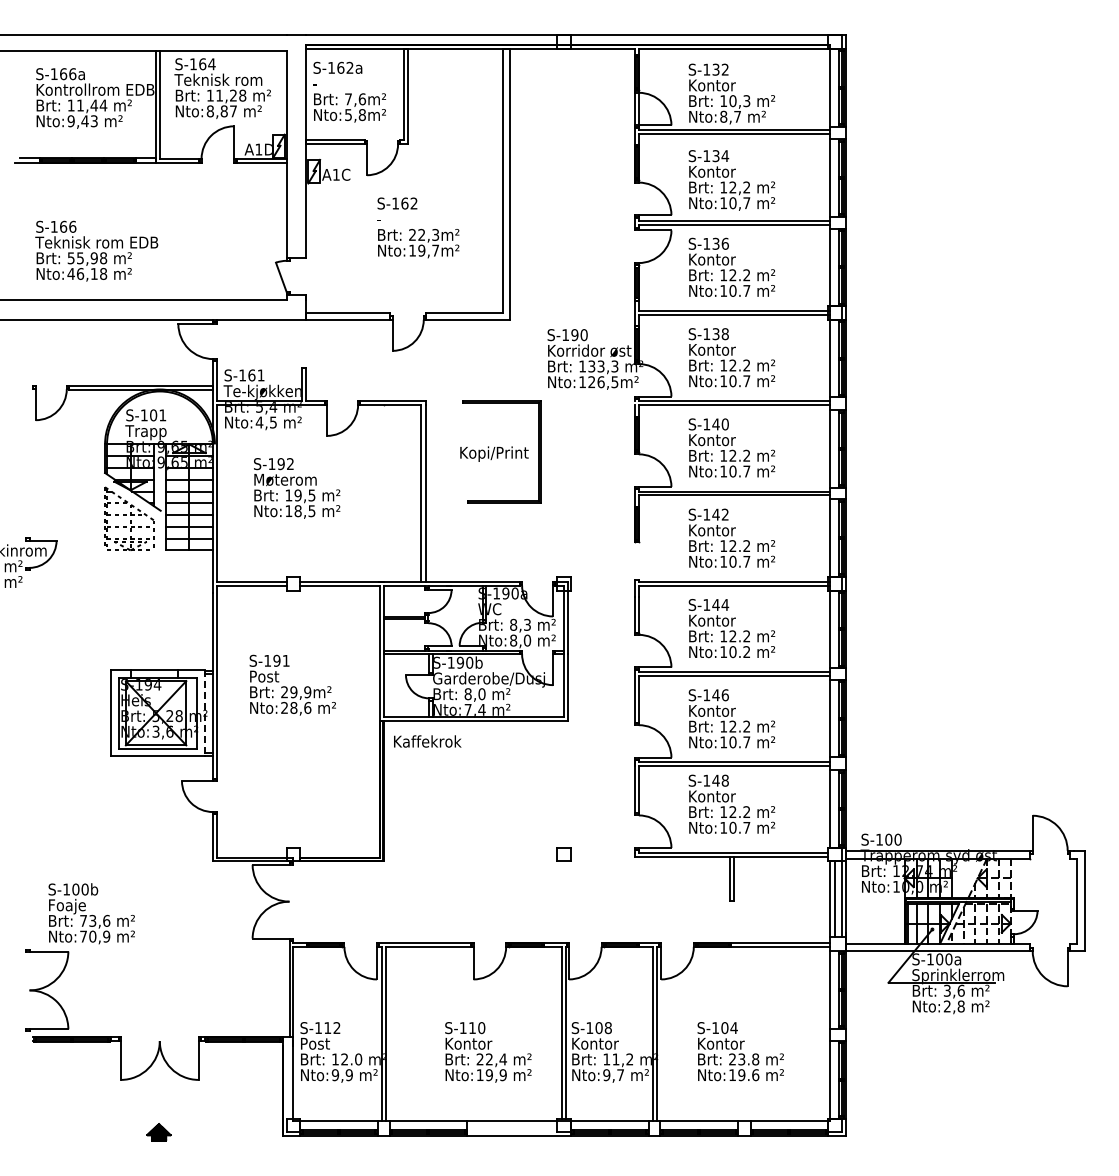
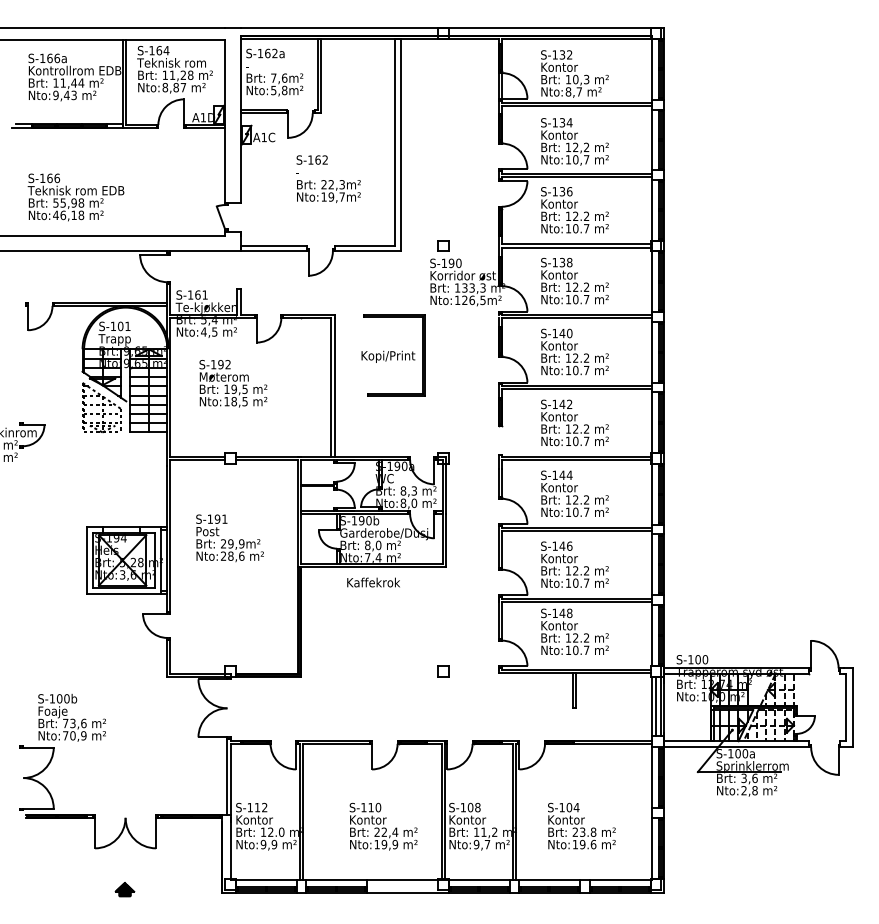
part: (563, 312) -> (442, 245), added
text: (746, 651) -> (586, 511), 10.2 -> 10.7
line: (205, 713) -> (161, 560), dashed -> solid
text: (427, 741) -> (373, 582), moved
text: (324, 1043) -> (254, 819), Post -> Kontor

